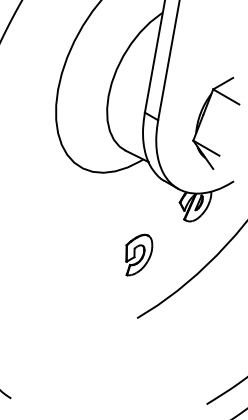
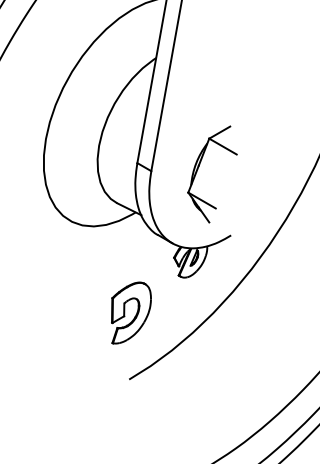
part: (139, 254) -> (131, 312), size x1.43

